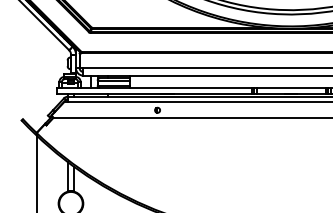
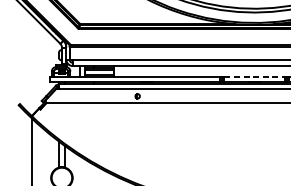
line: (291, 88) -> (254, 77), solid -> dashed

